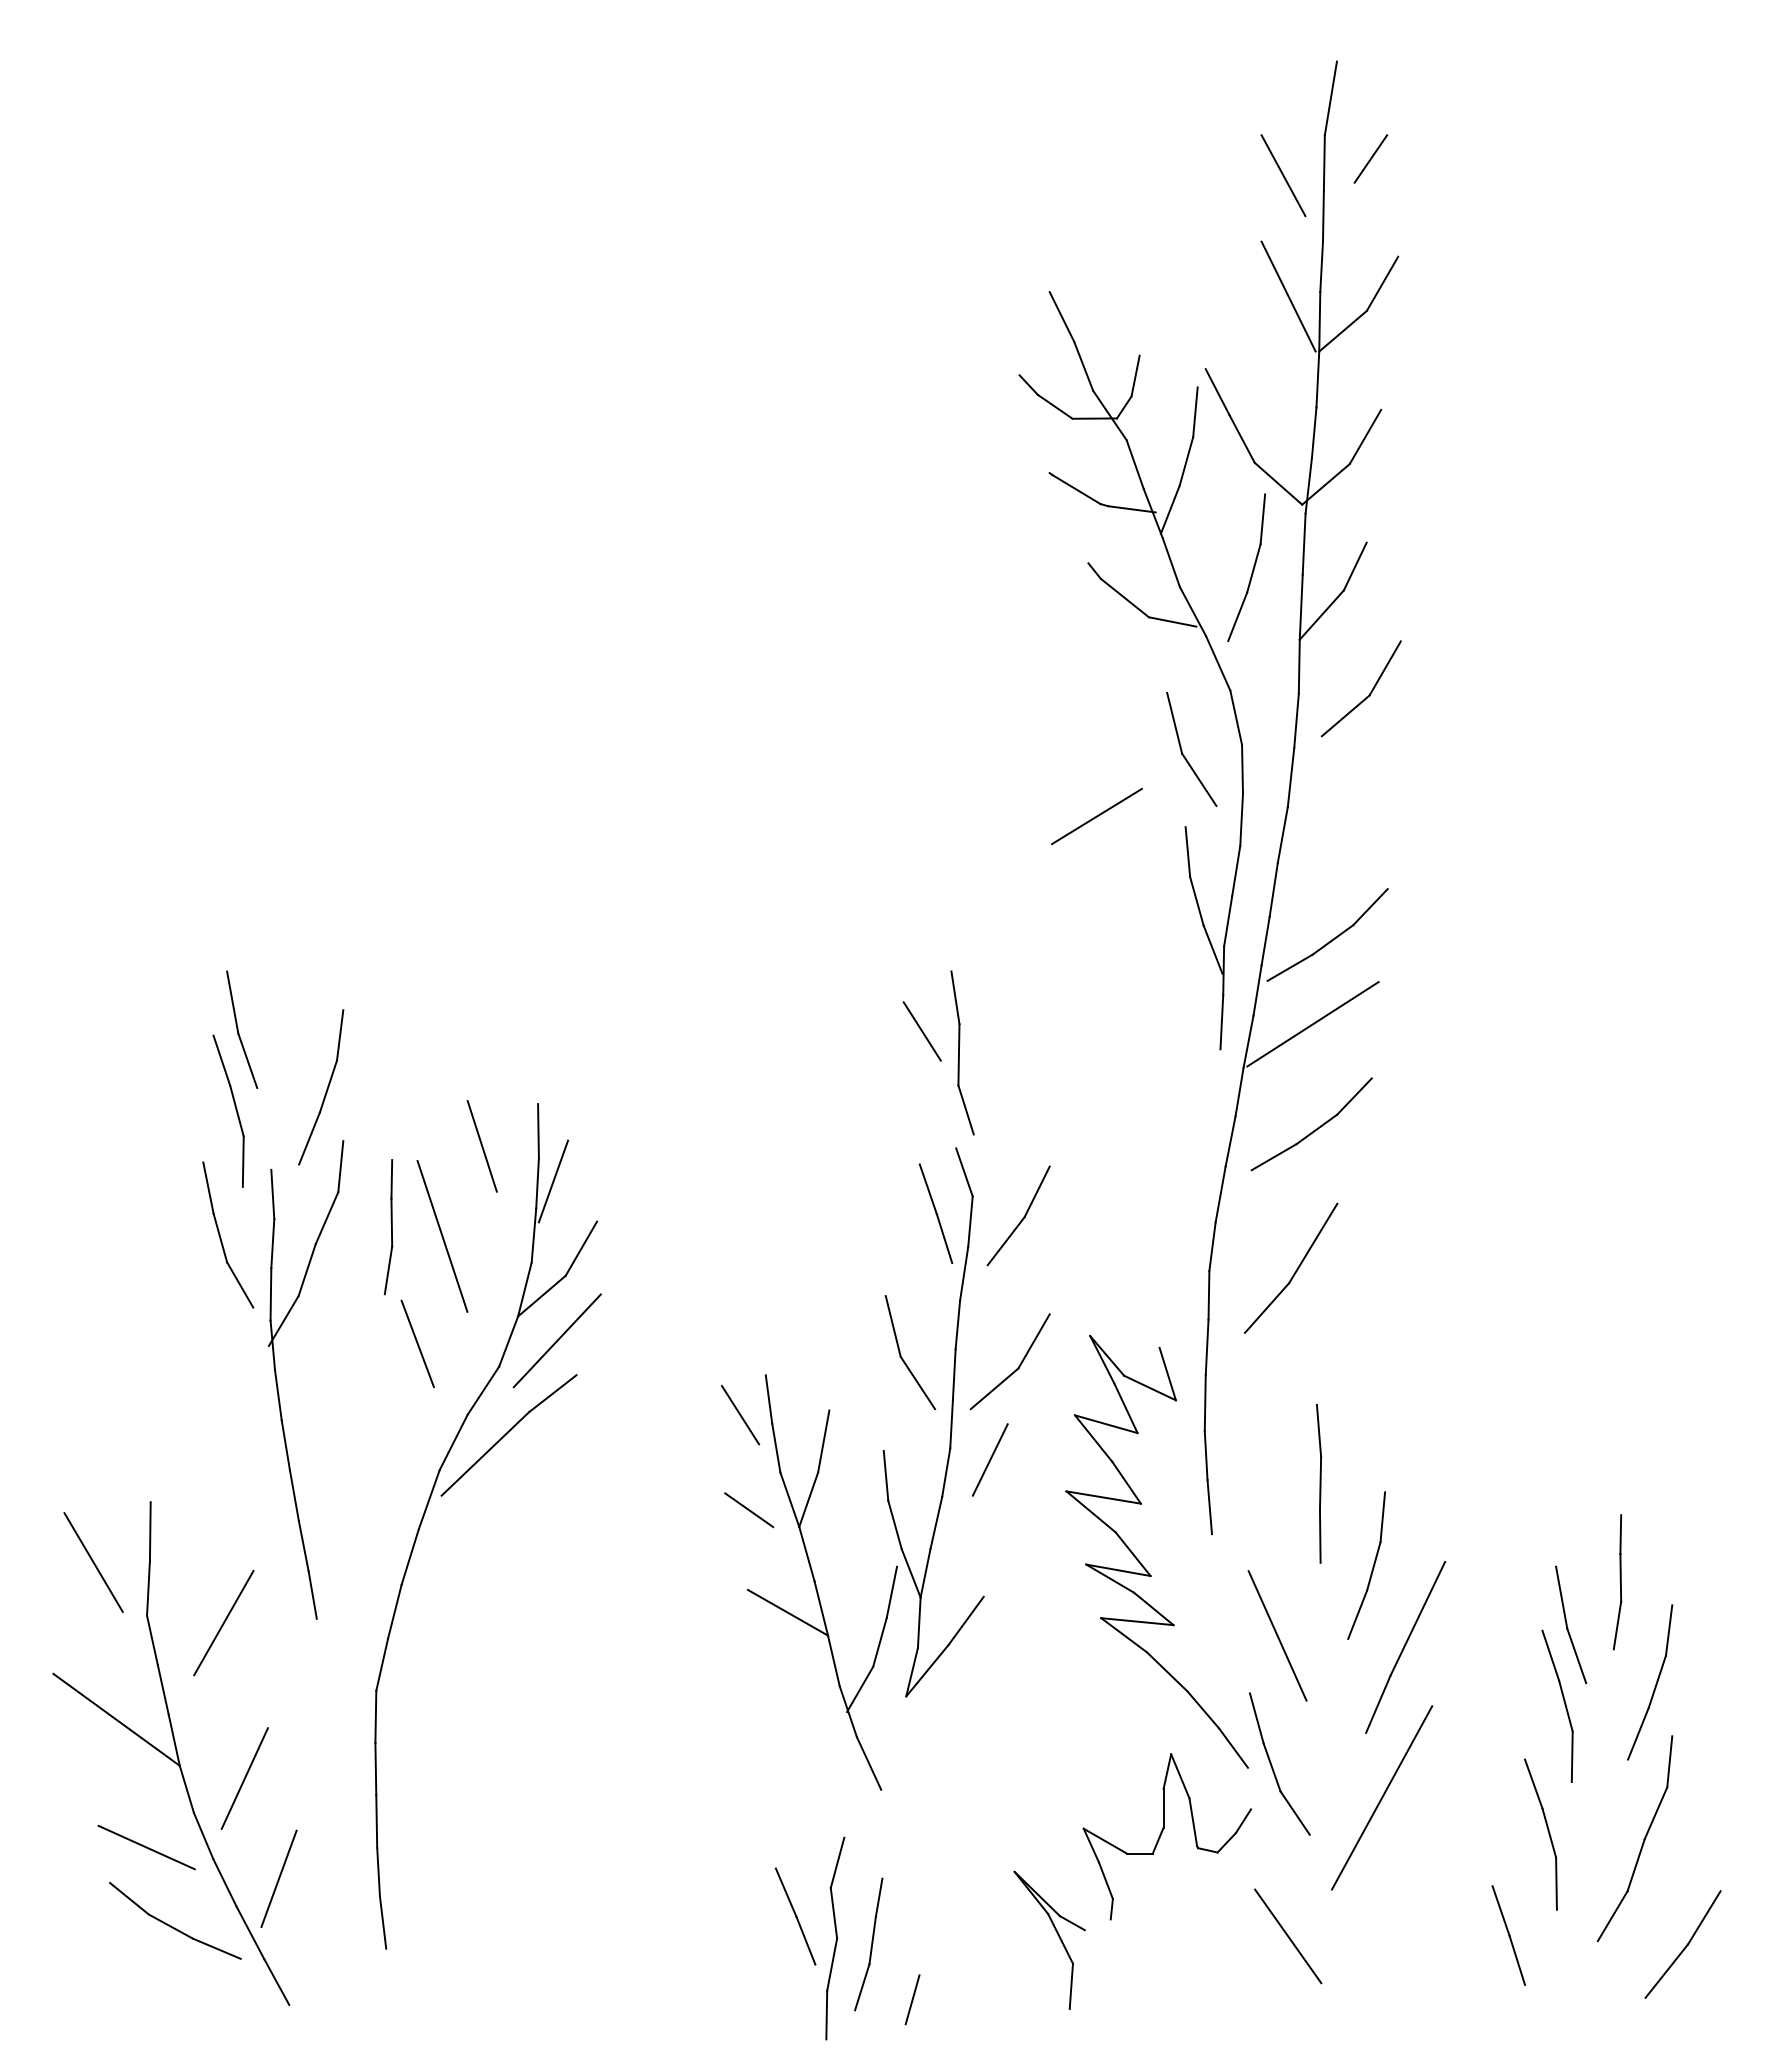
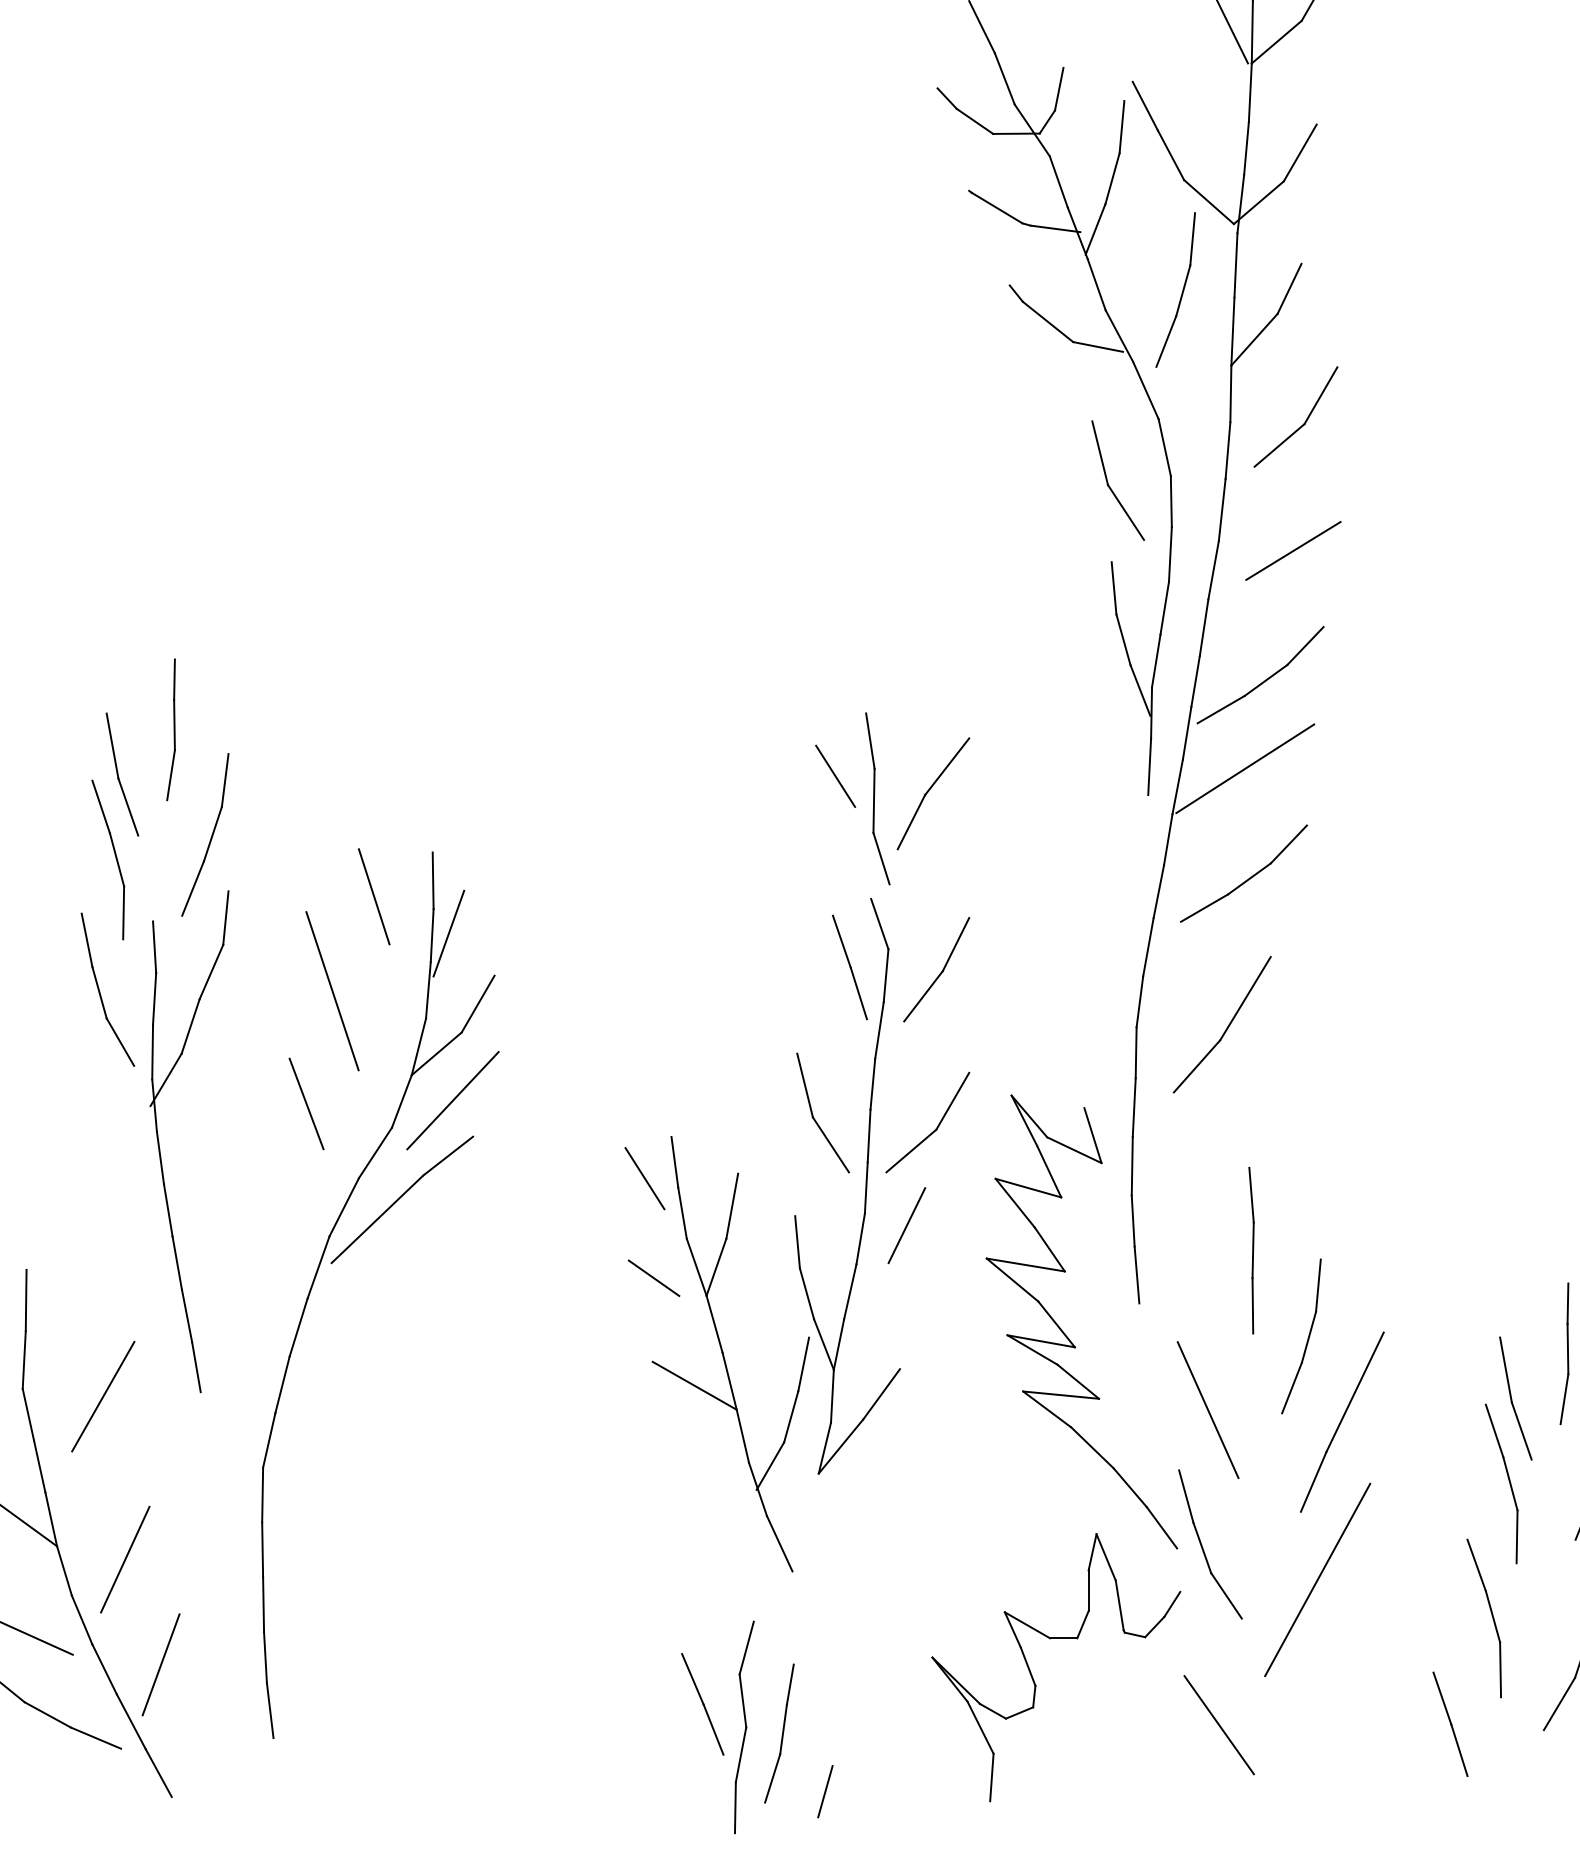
line: (1096, 816) -> (1292, 550), moved
part: (1015, 1047) -> (933, 793), added
part: (388, 1227) -> (171, 730), moved
line: (1097, 1924) -> (1019, 1712), added

